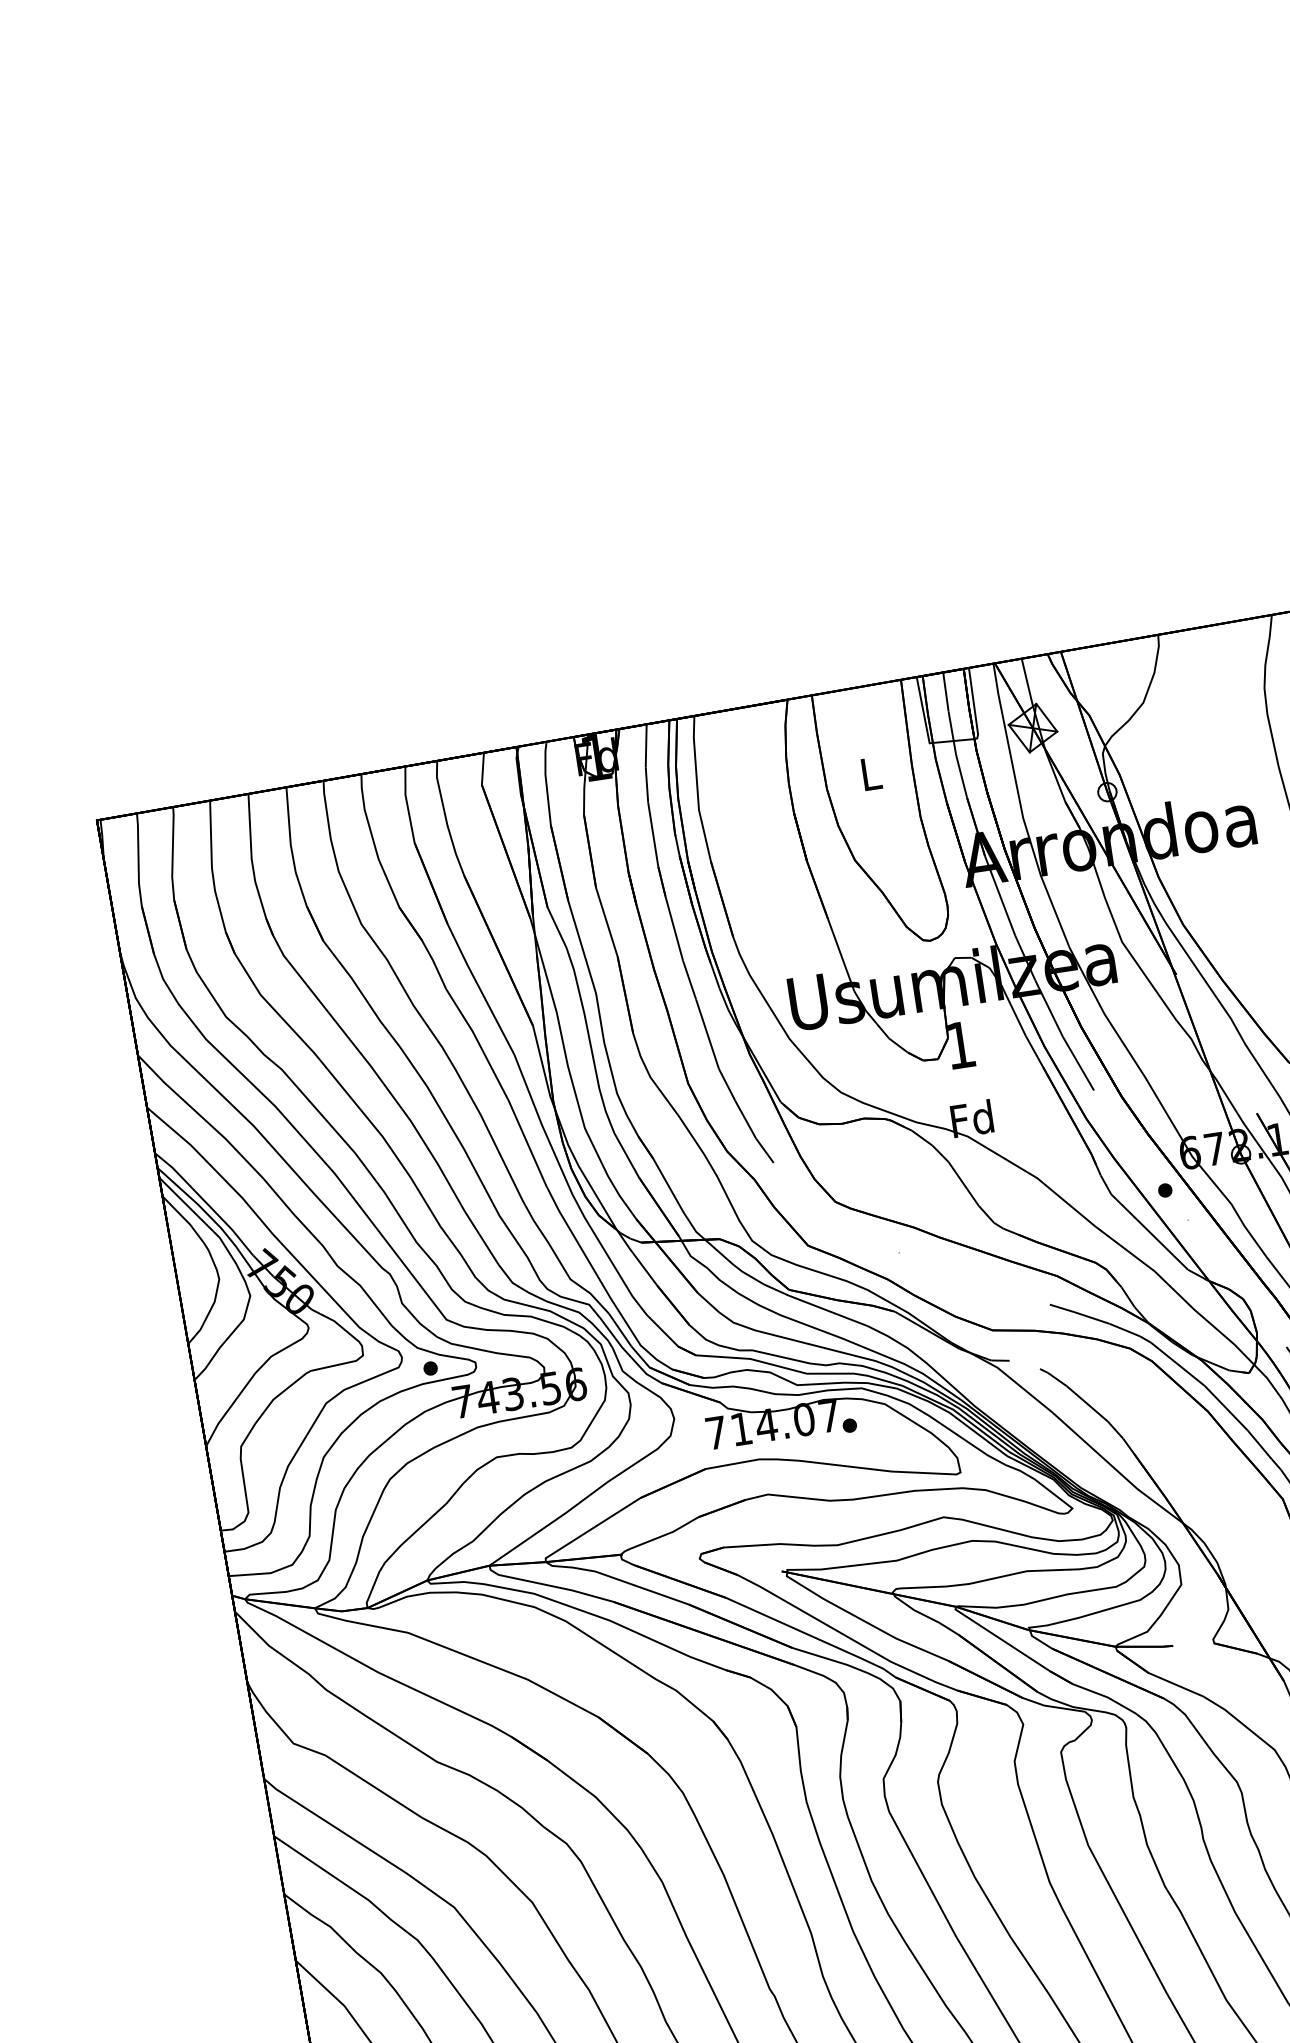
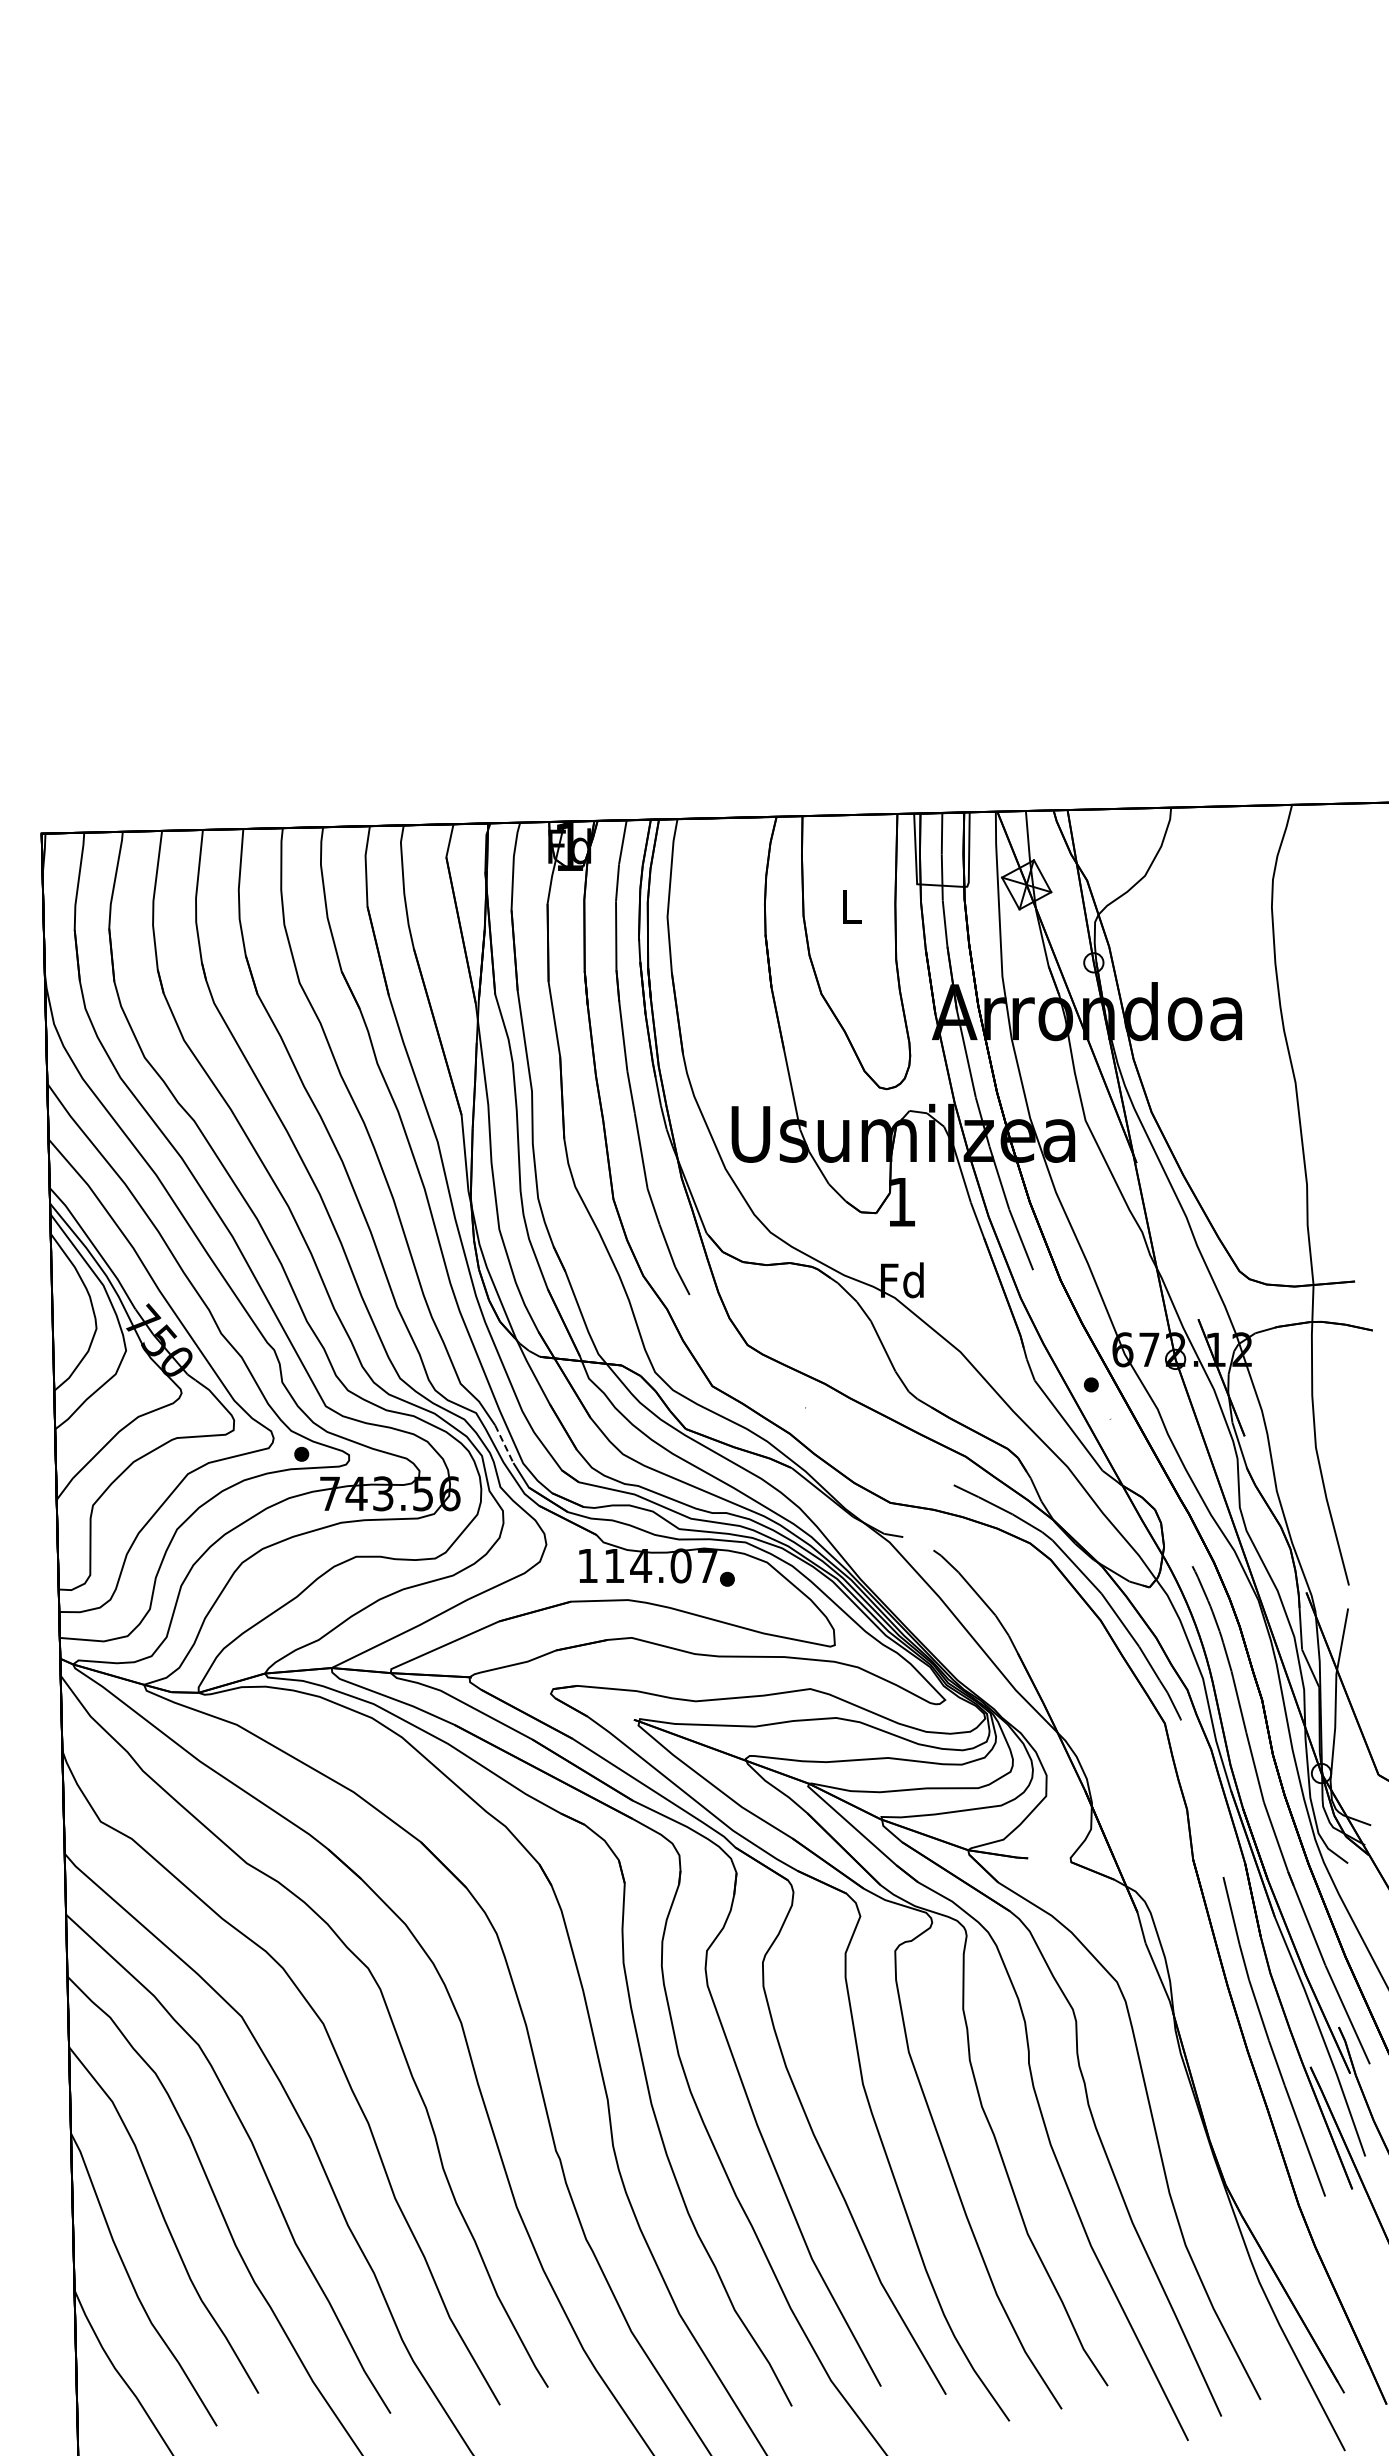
line: (620, 1330) -> (504, 1444), solid -> dashed
text: (715, 1432) -> (587, 1565), 714.07 -> 114.07

